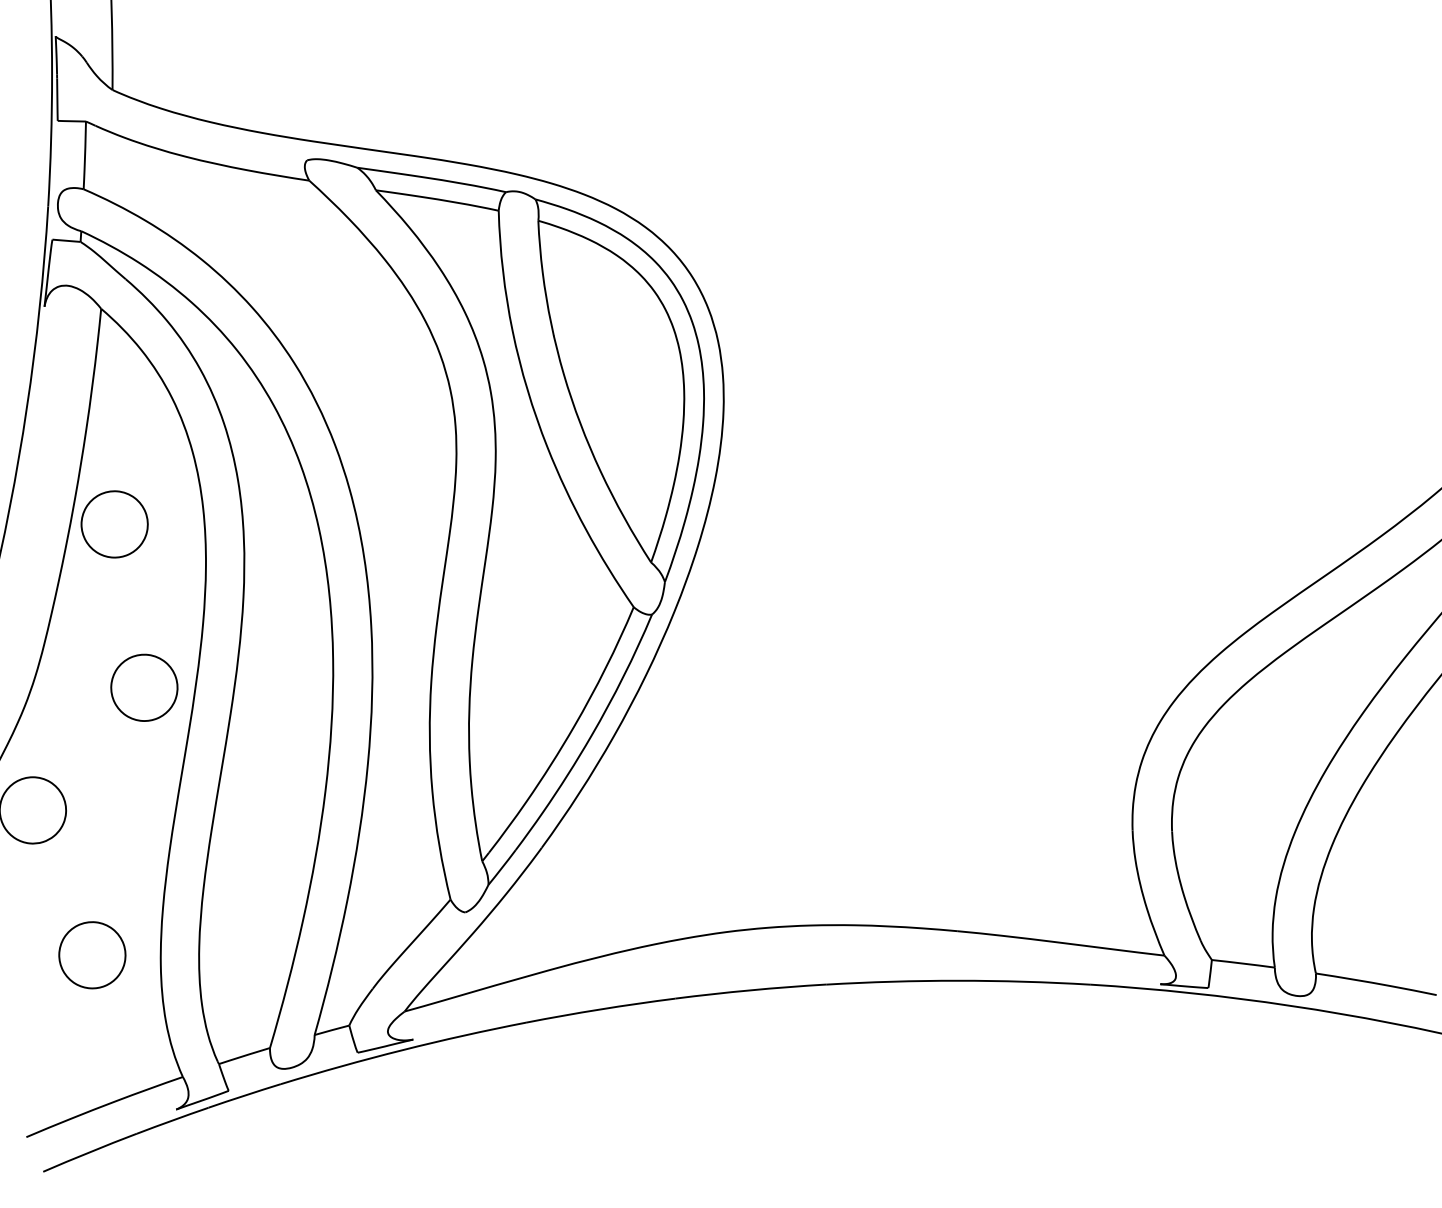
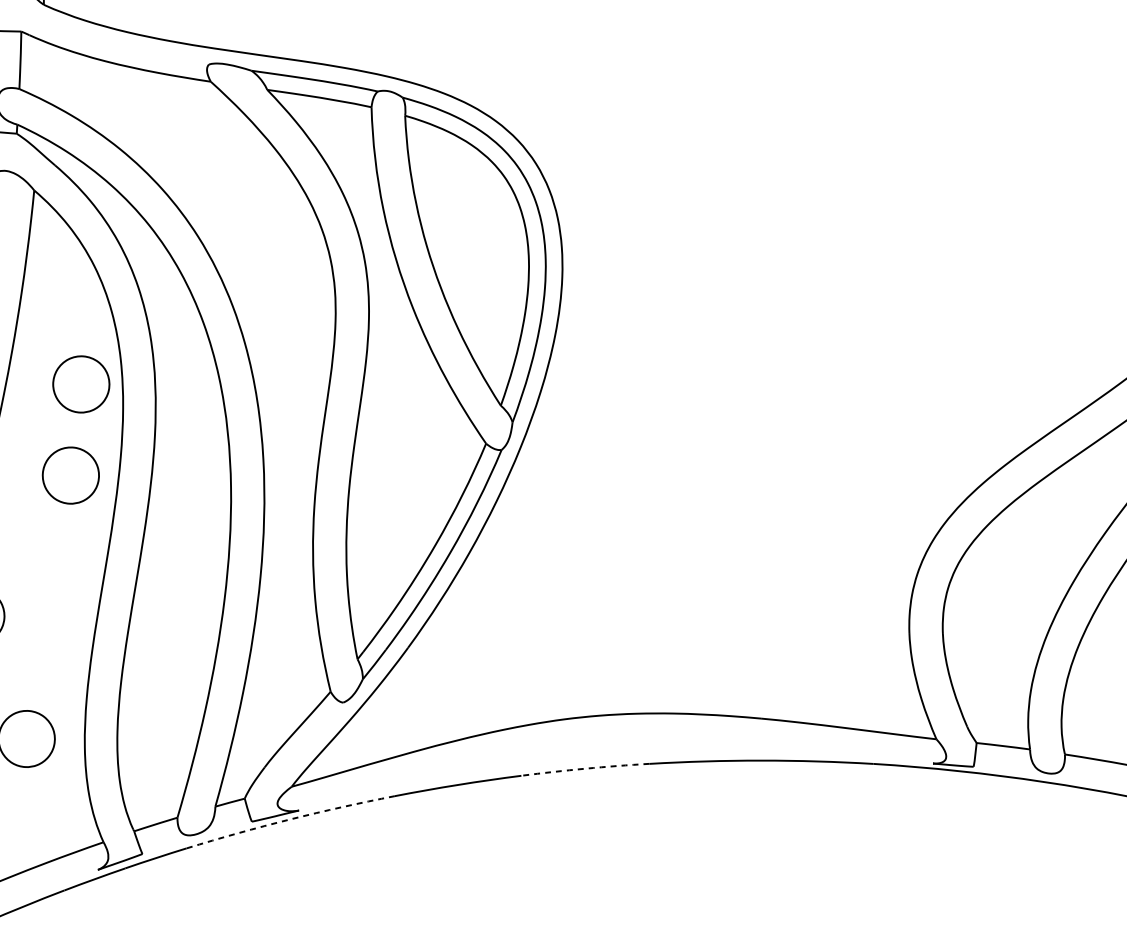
part: (114, 524) -> (81, 384), moved
part: (144, 687) -> (70, 475), moved
arc: (750, 990) -> (585, 768), solid -> dashed
arc: (402, 1050) -> (289, 819), solid -> dashed

